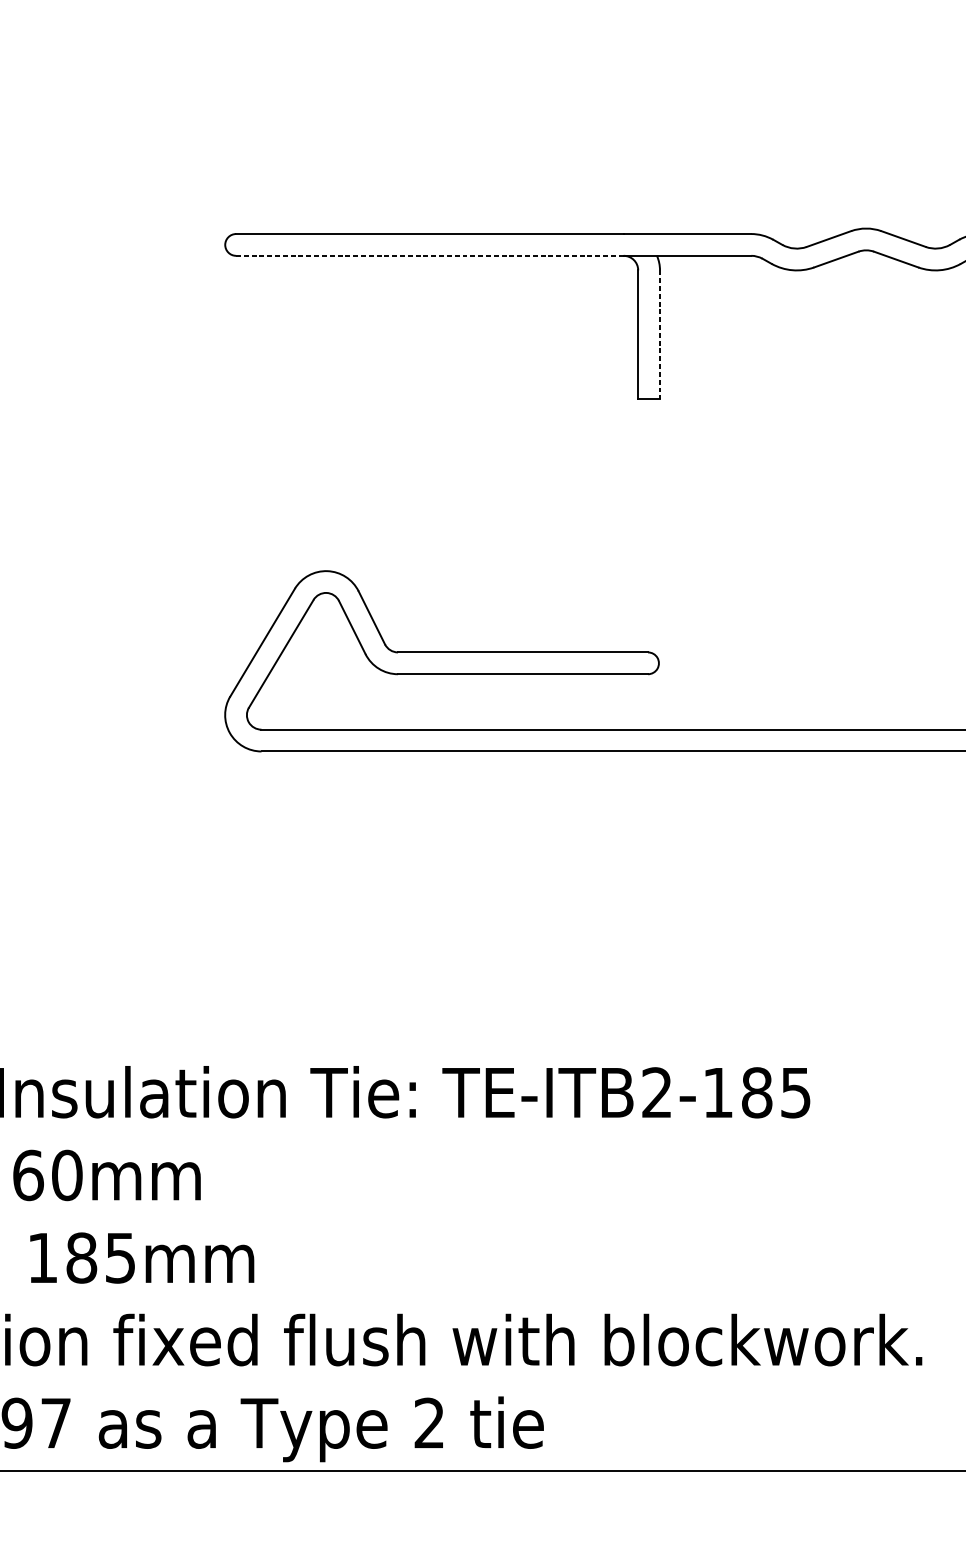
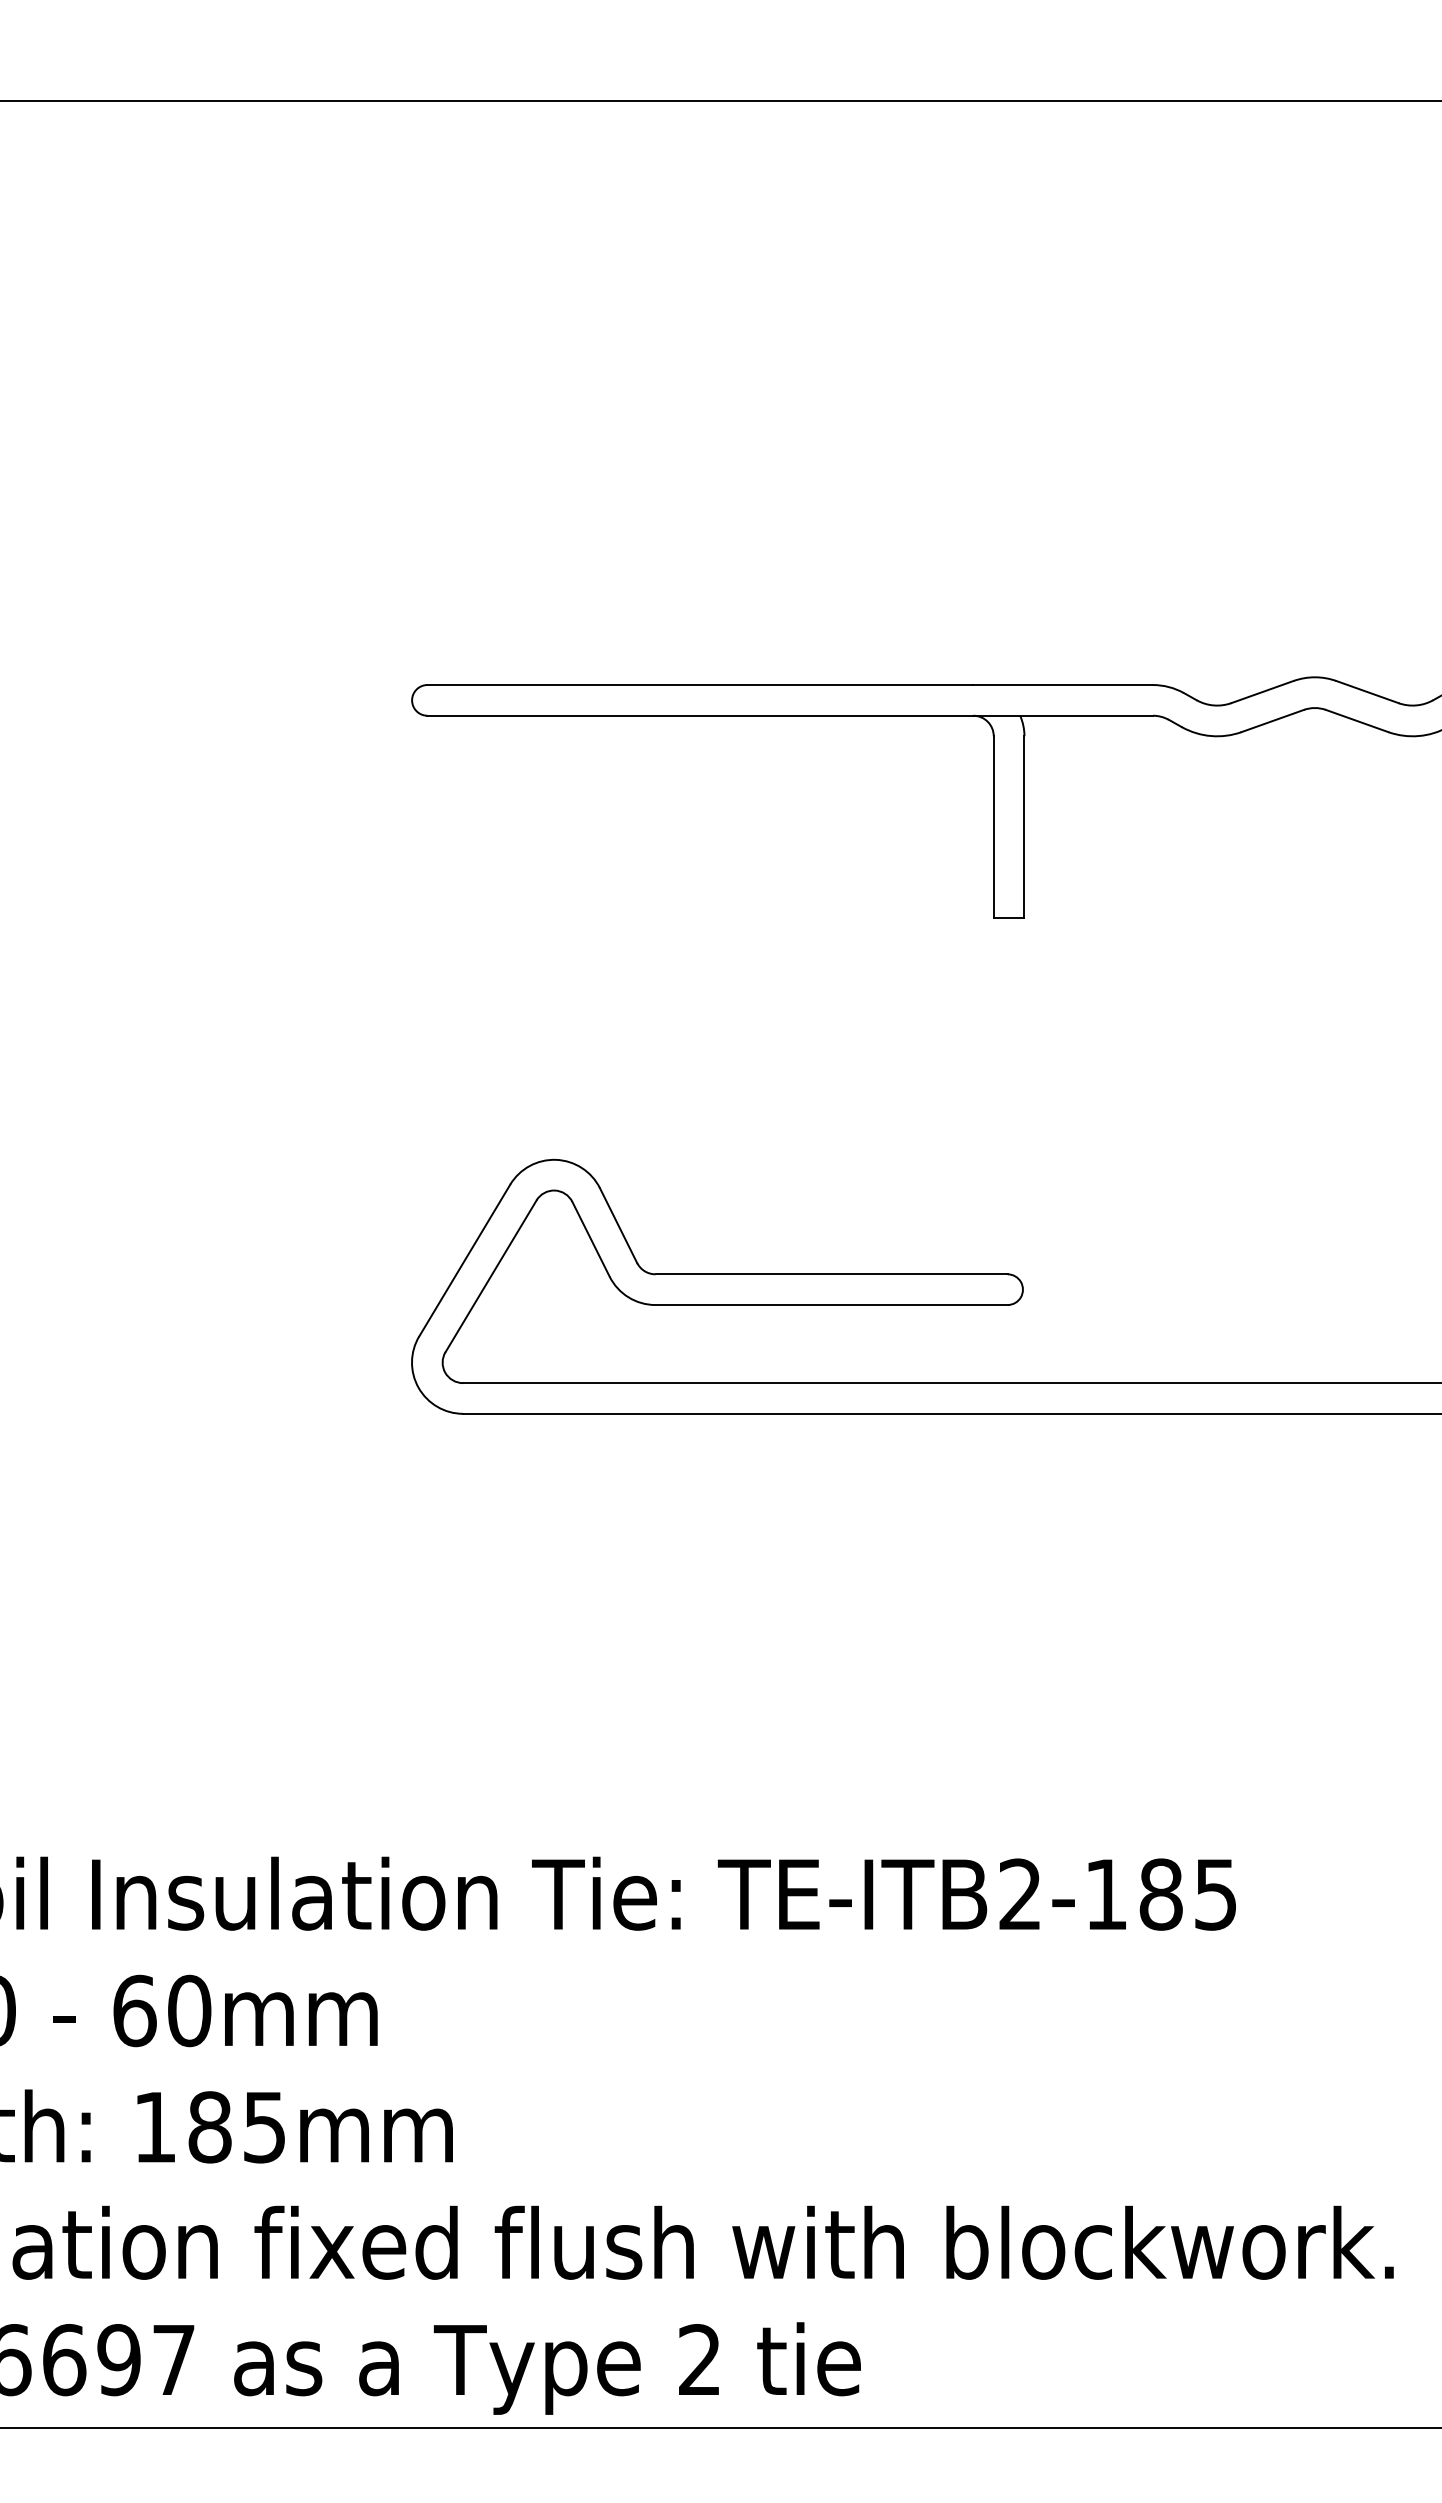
line: (430, 255) -> (700, 715), dashed -> solid
line: (660, 334) -> (1024, 826), dashed -> solid

